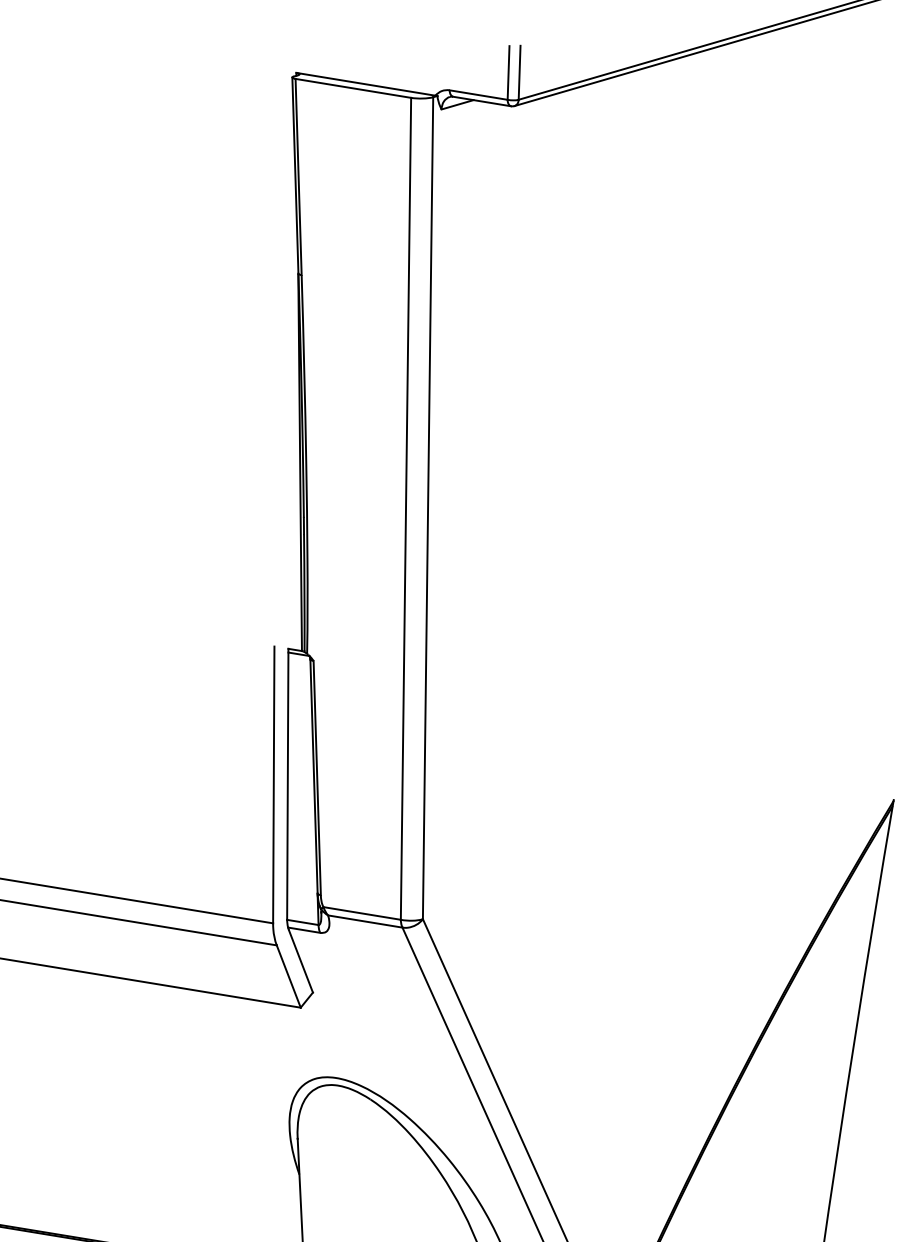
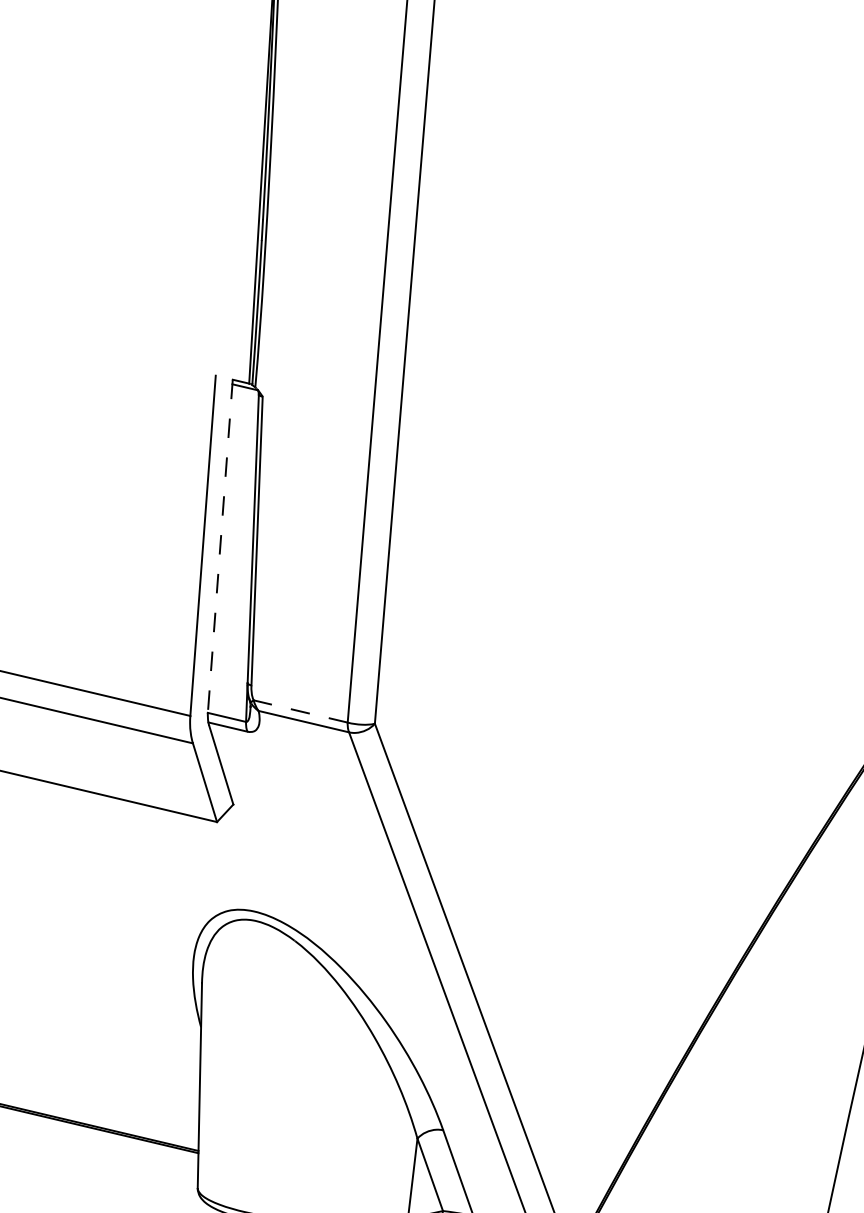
line: (287, 784) -> (219, 546), solid -> dashed
line: (361, 913) -> (299, 711), solid -> dashed

